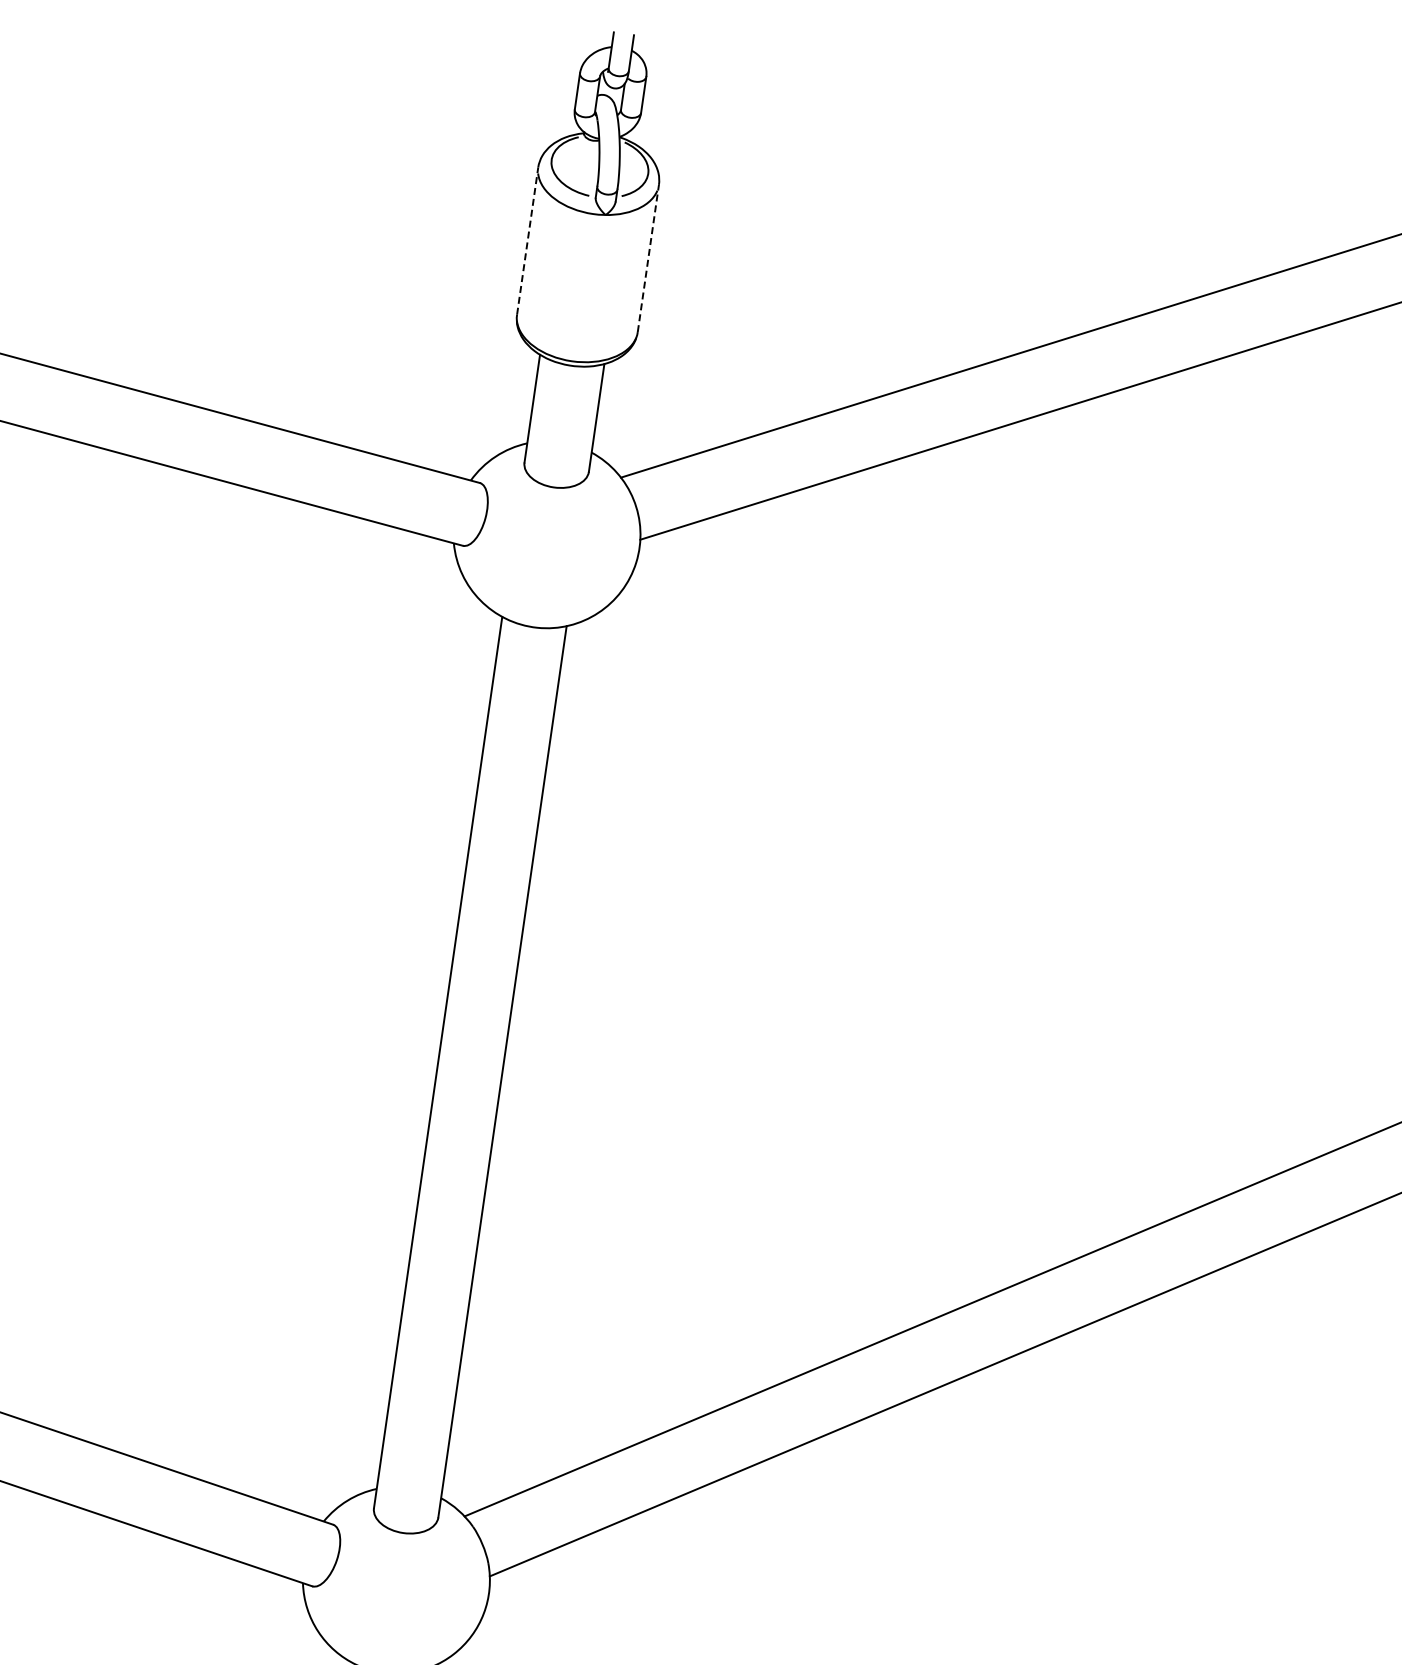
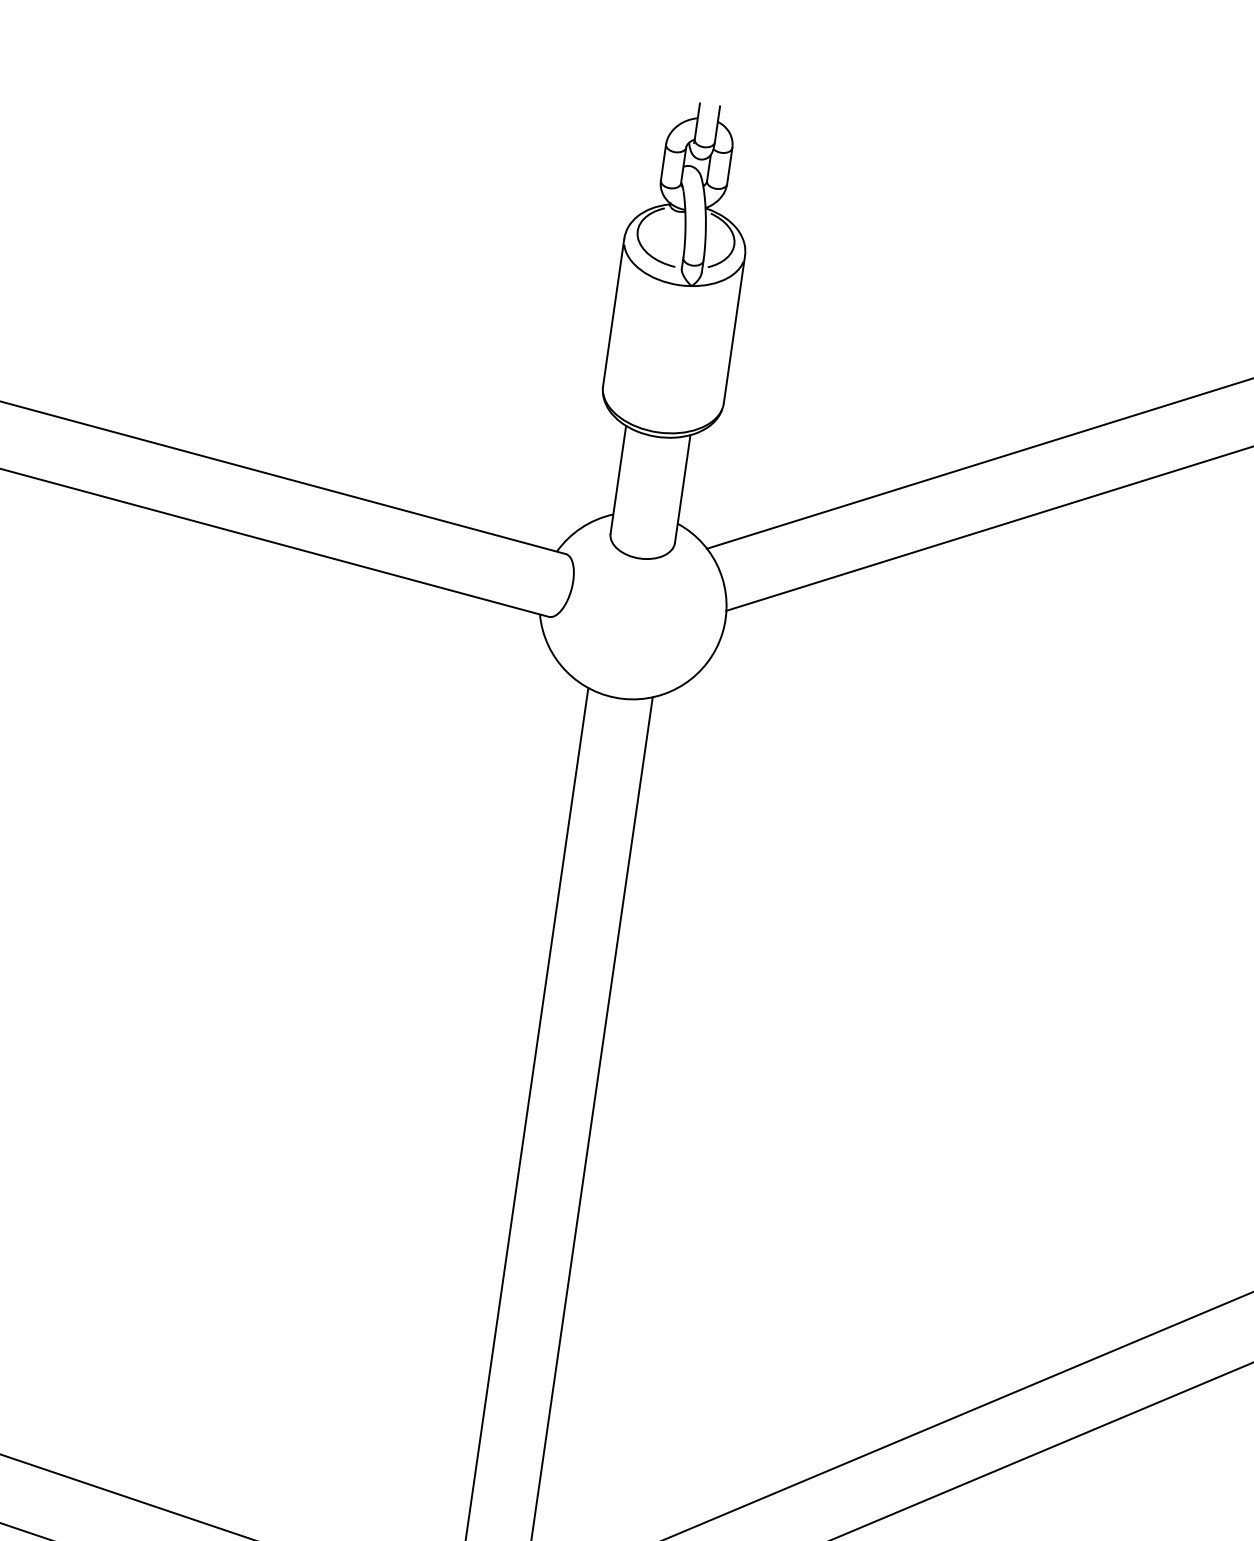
line: (527, 240) -> (613, 311), dashed -> solid
line: (648, 257) -> (734, 328), dashed -> solid

